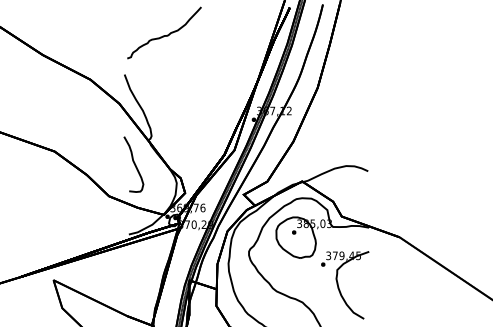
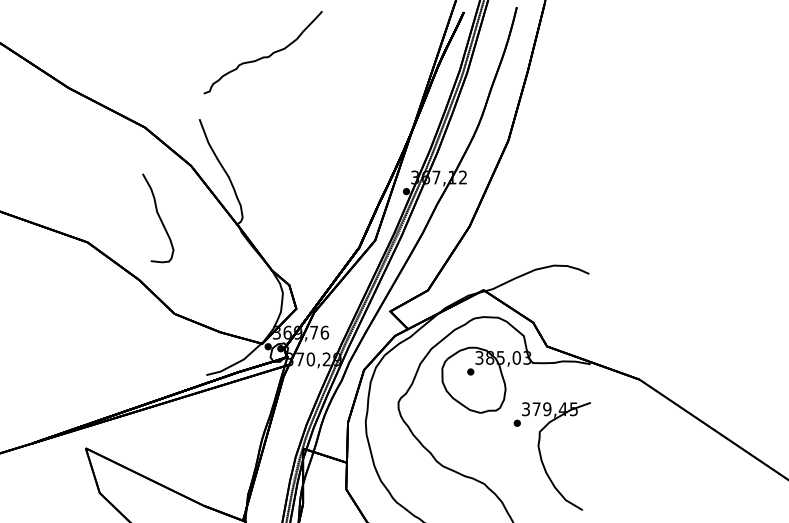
curve: (133, 163) -> (157, 216), moved

